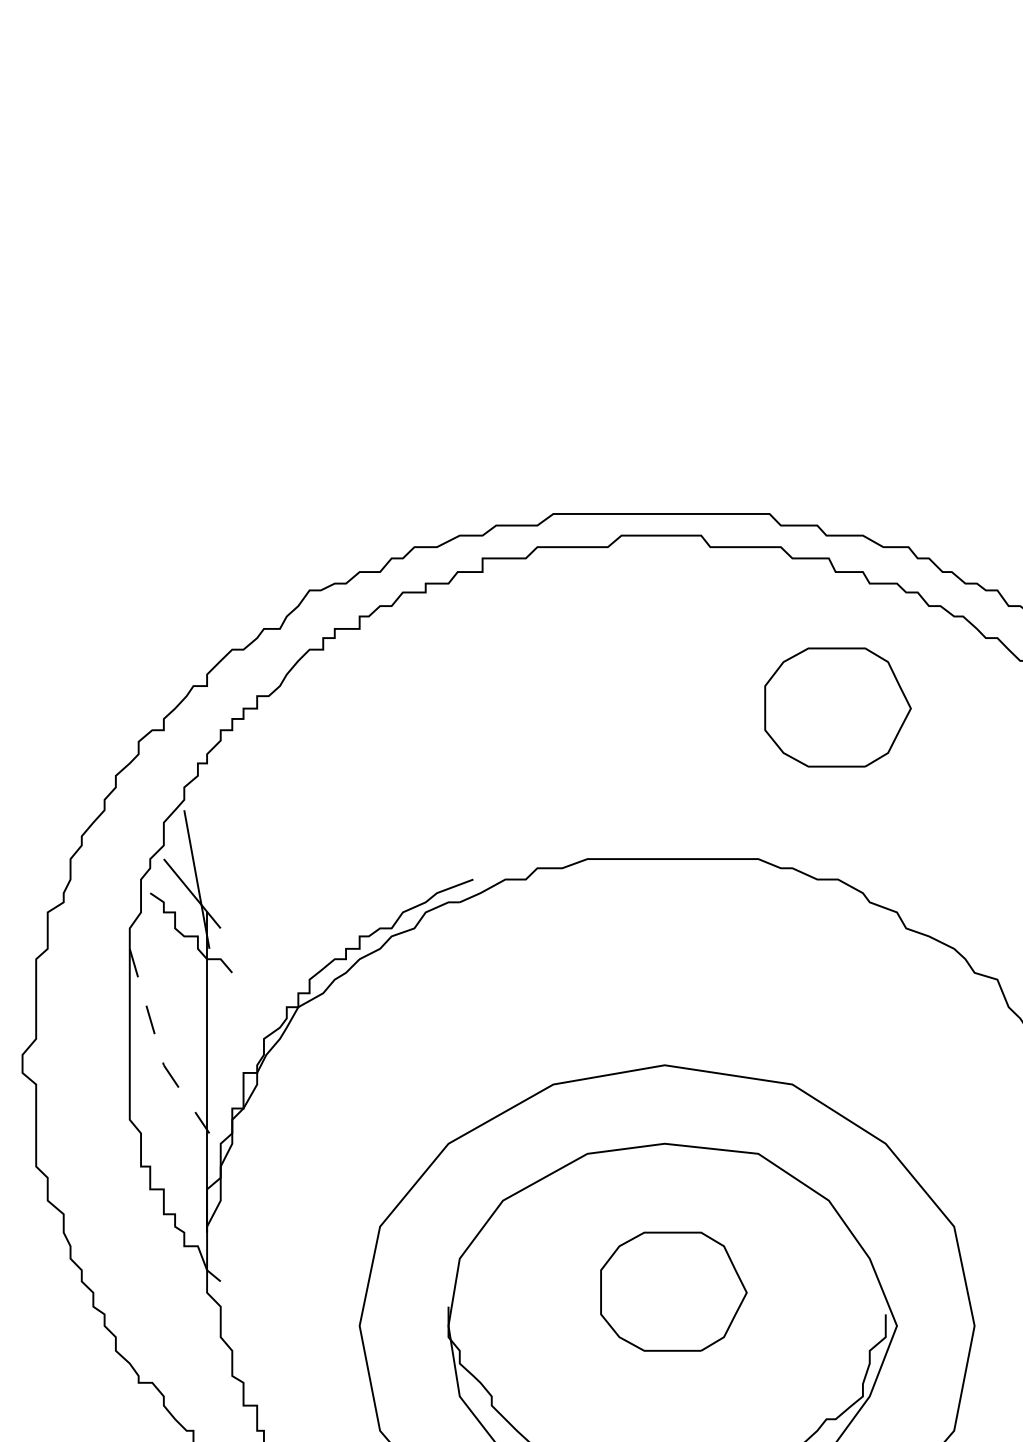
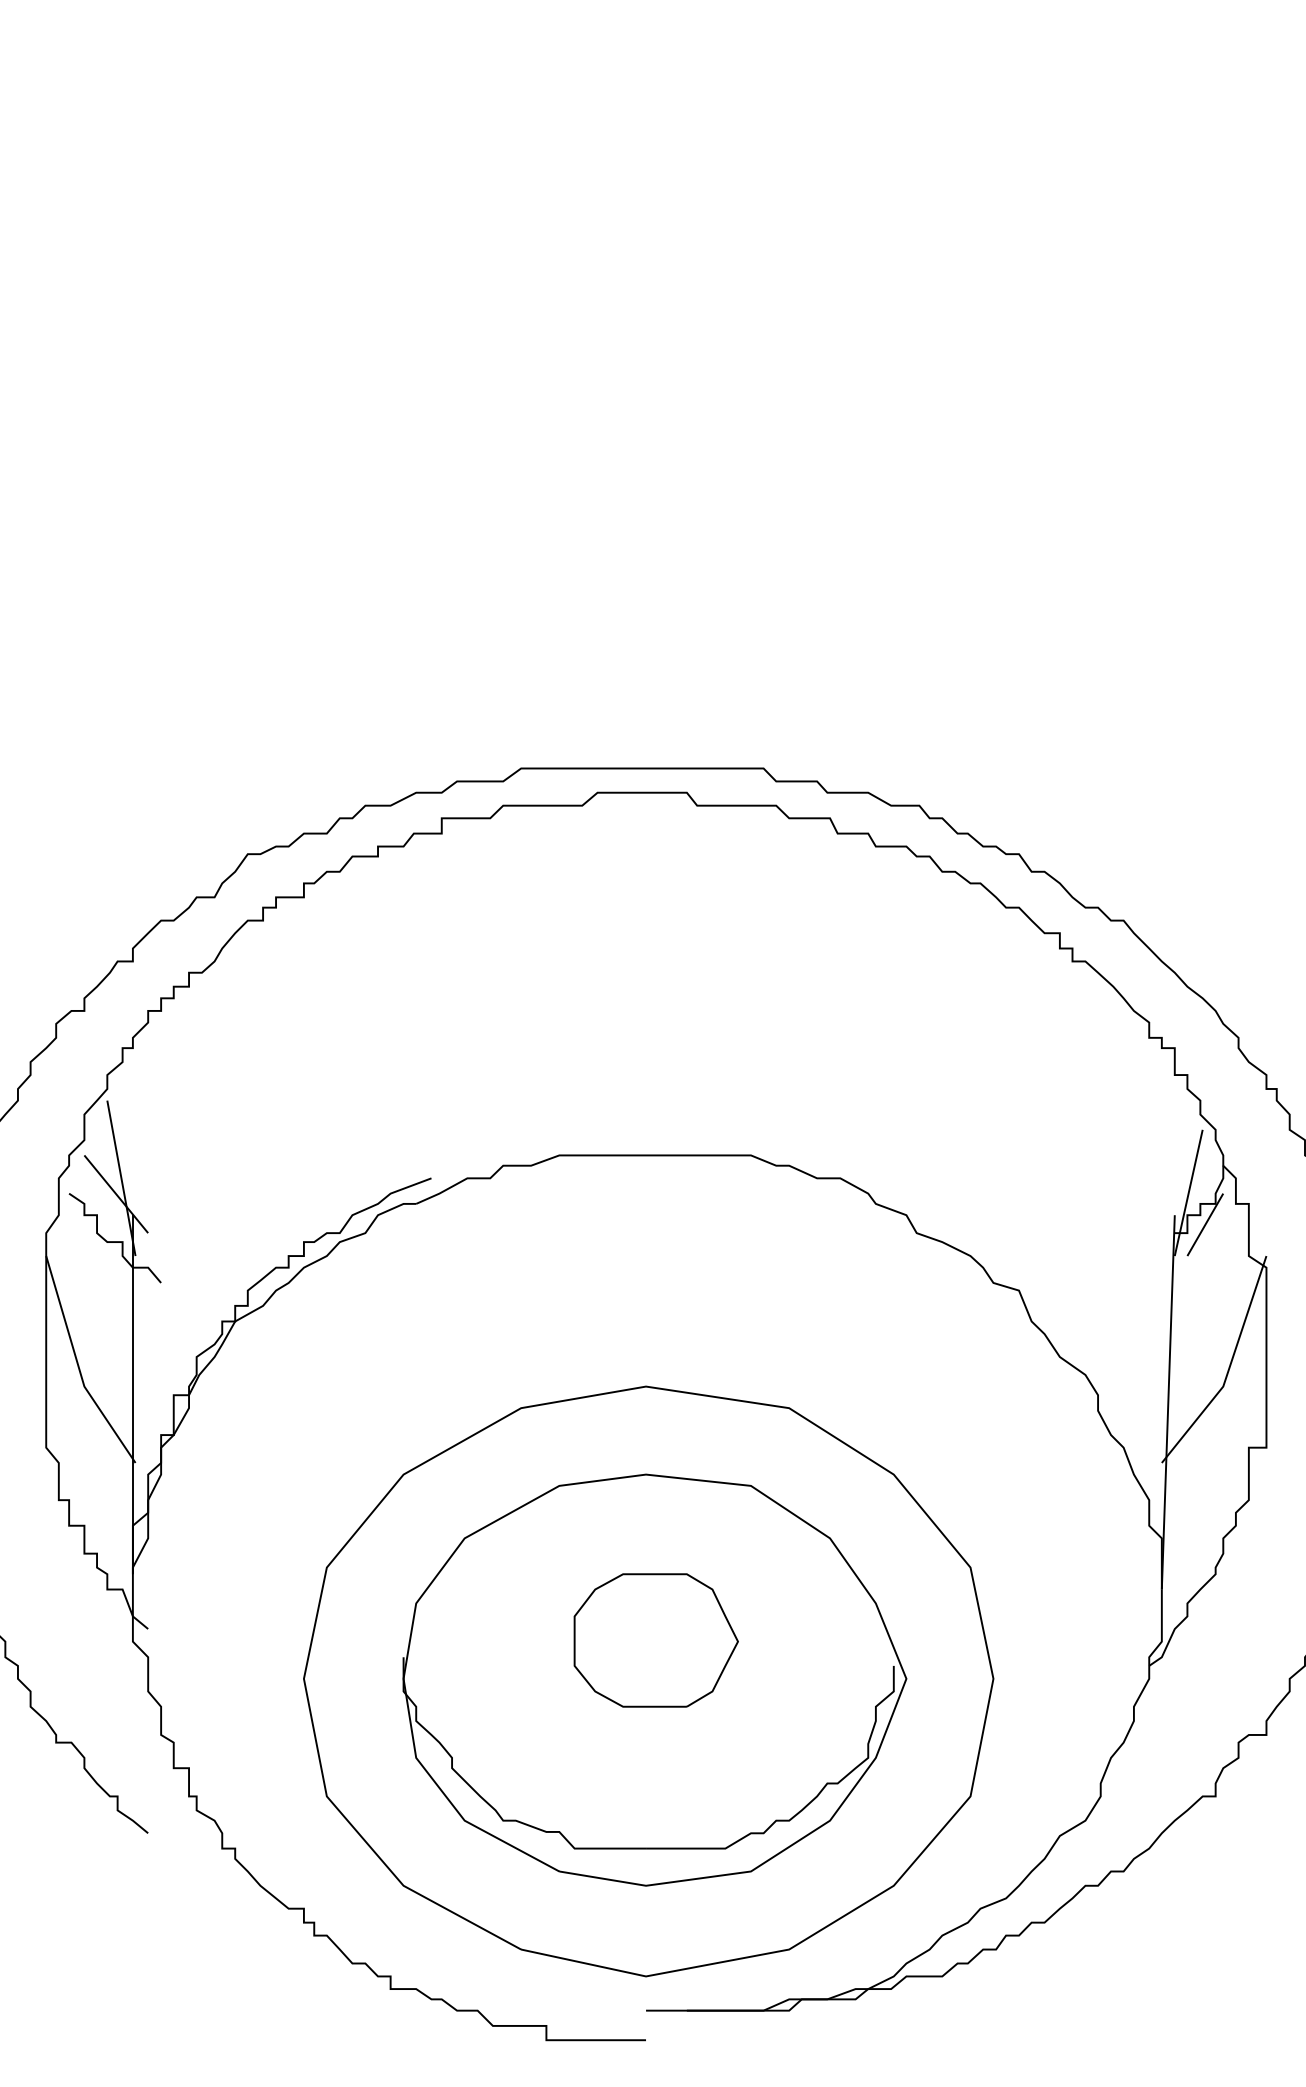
part: (837, 707) -> (839, 985), removed
line: (158, 1046) -> (78, 1365), dashed -> solid

